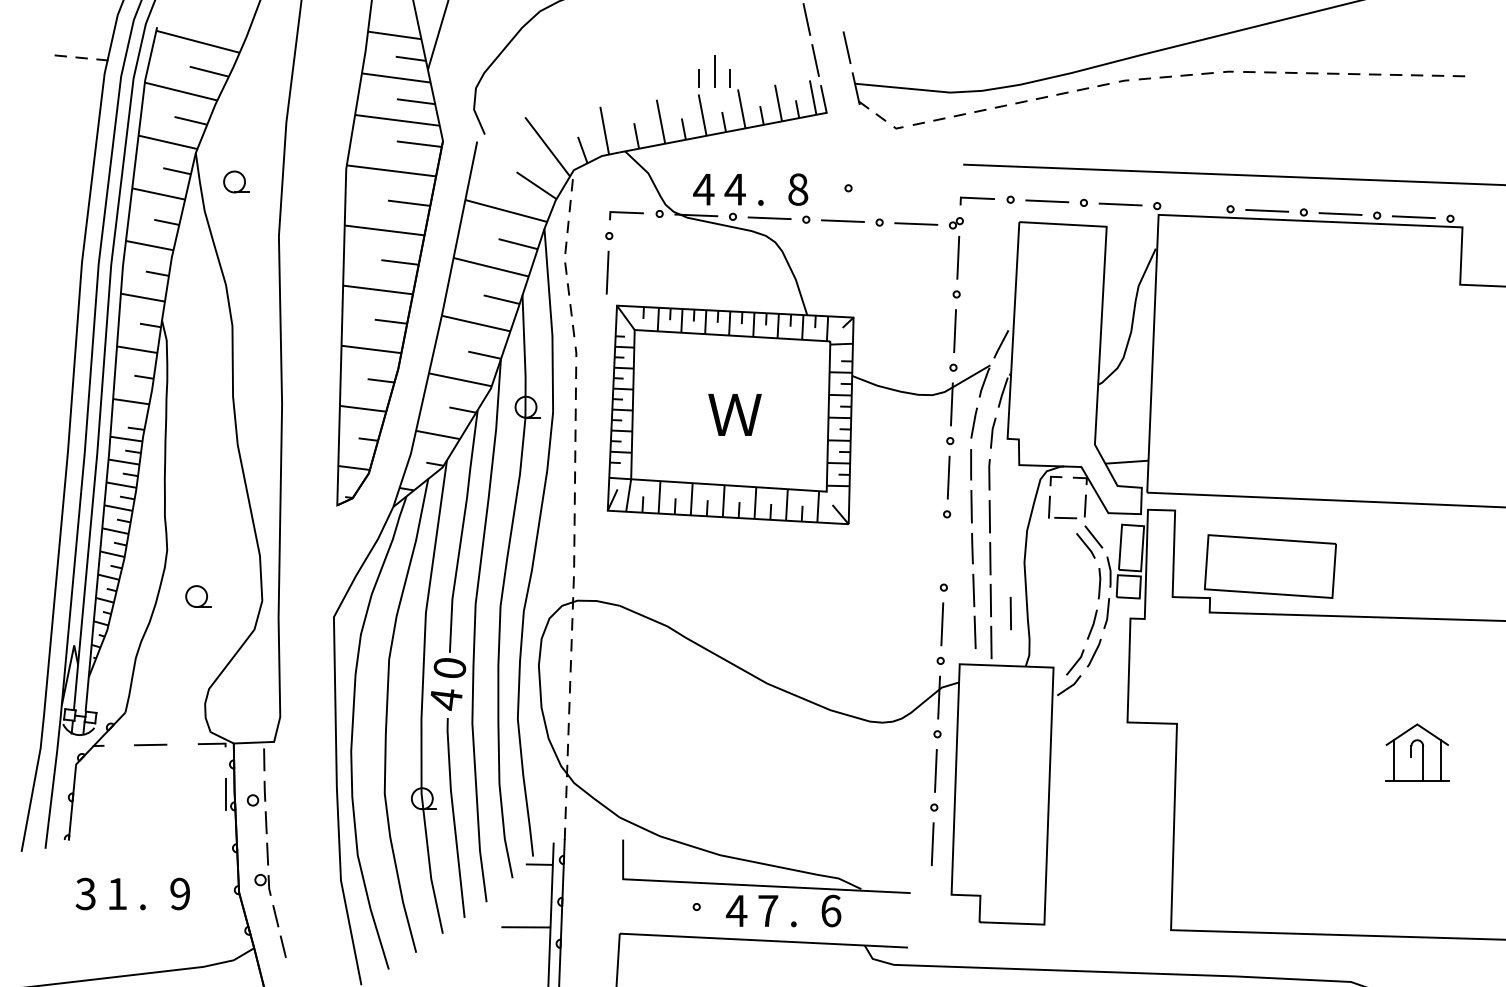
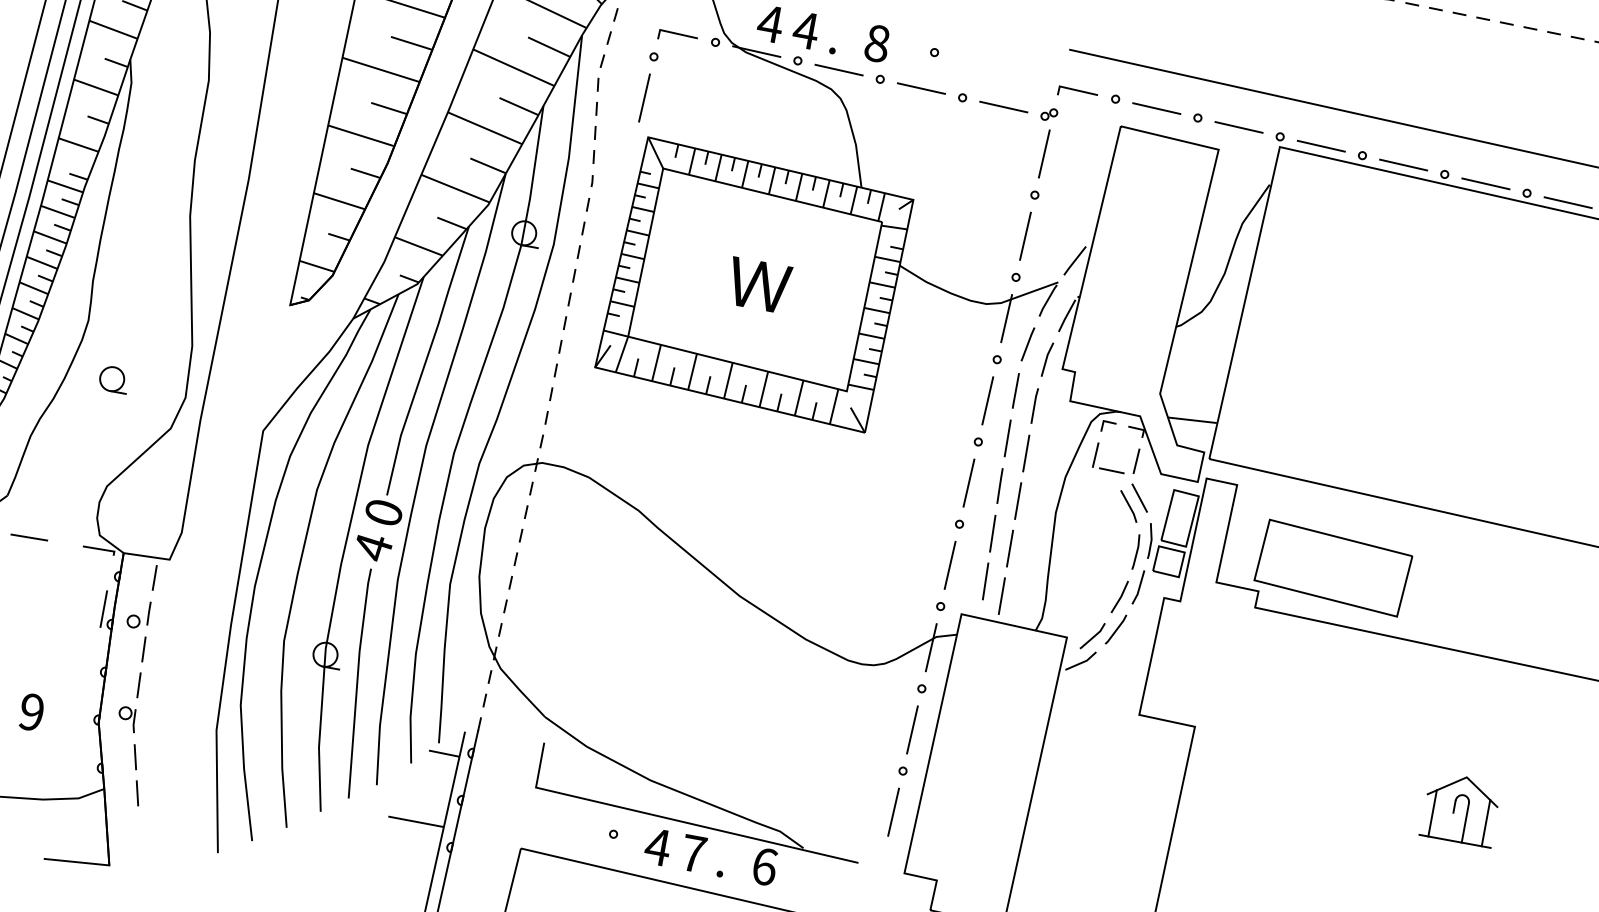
line: (1193, 207) -> (1320, 145), added
line: (945, 550) -> (969, 482), added
line: (1010, 613) -> (1029, 567), removed

